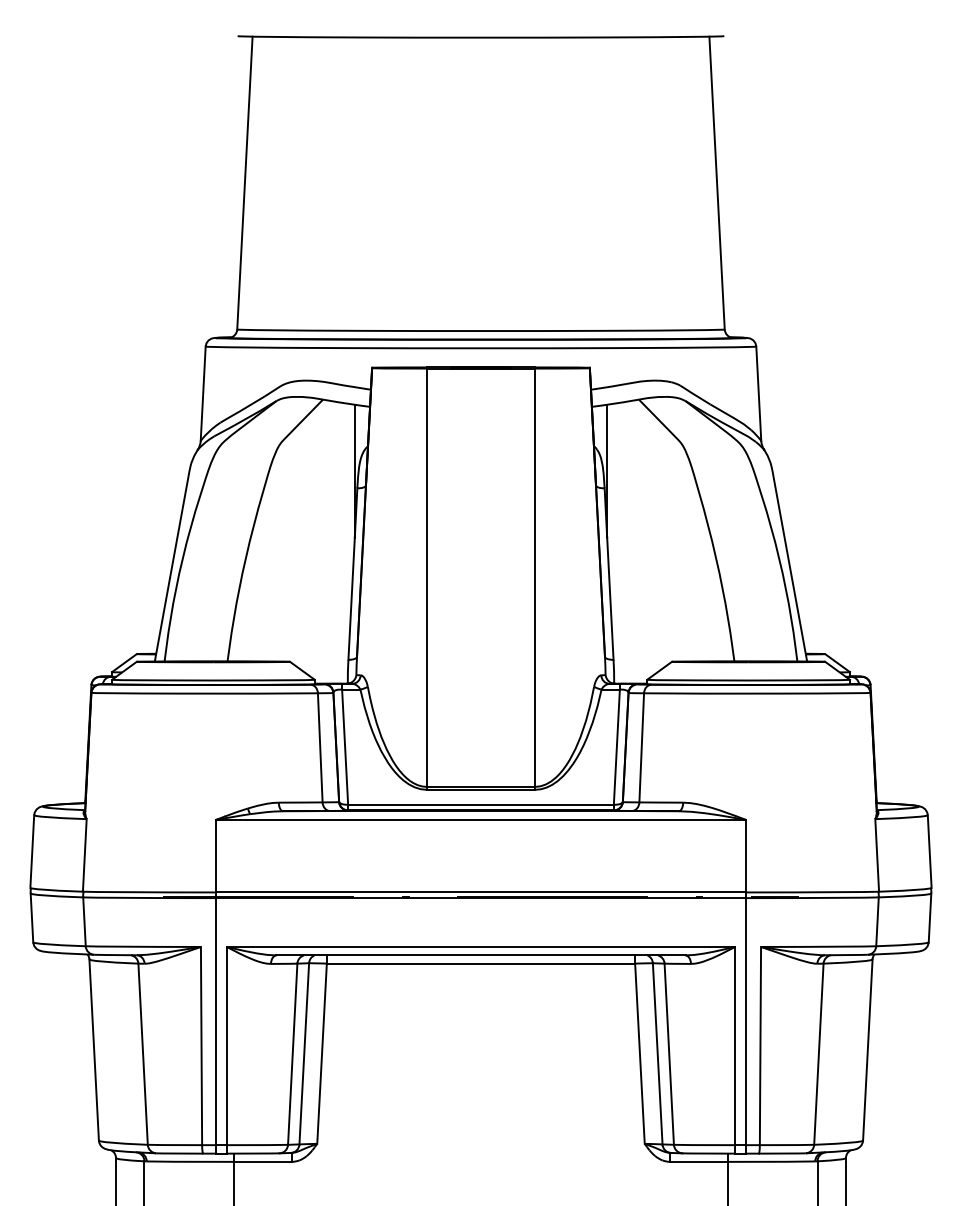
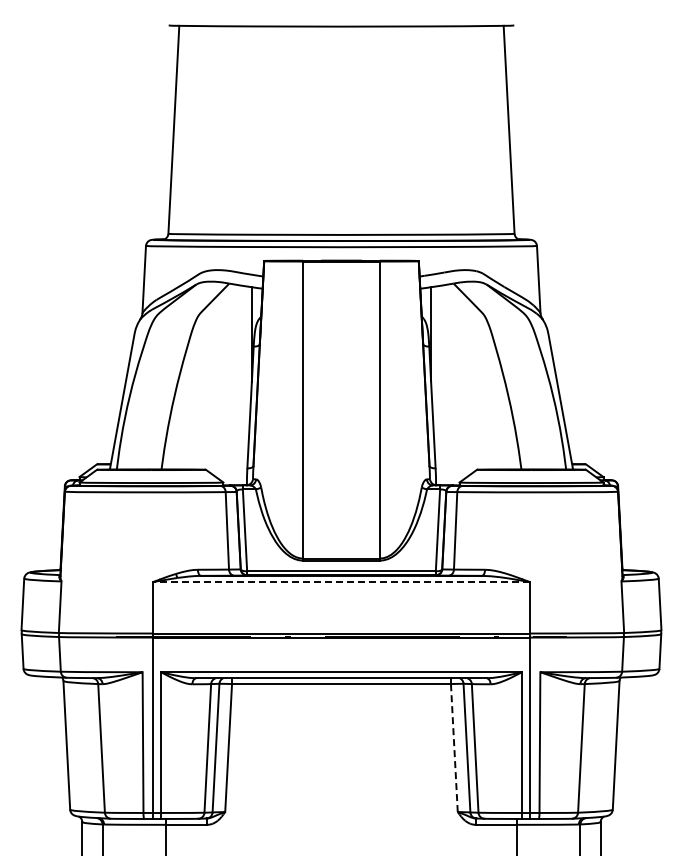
line: (481, 819) -> (341, 581), solid -> dashed
line: (640, 1052) -> (454, 747), solid -> dashed

